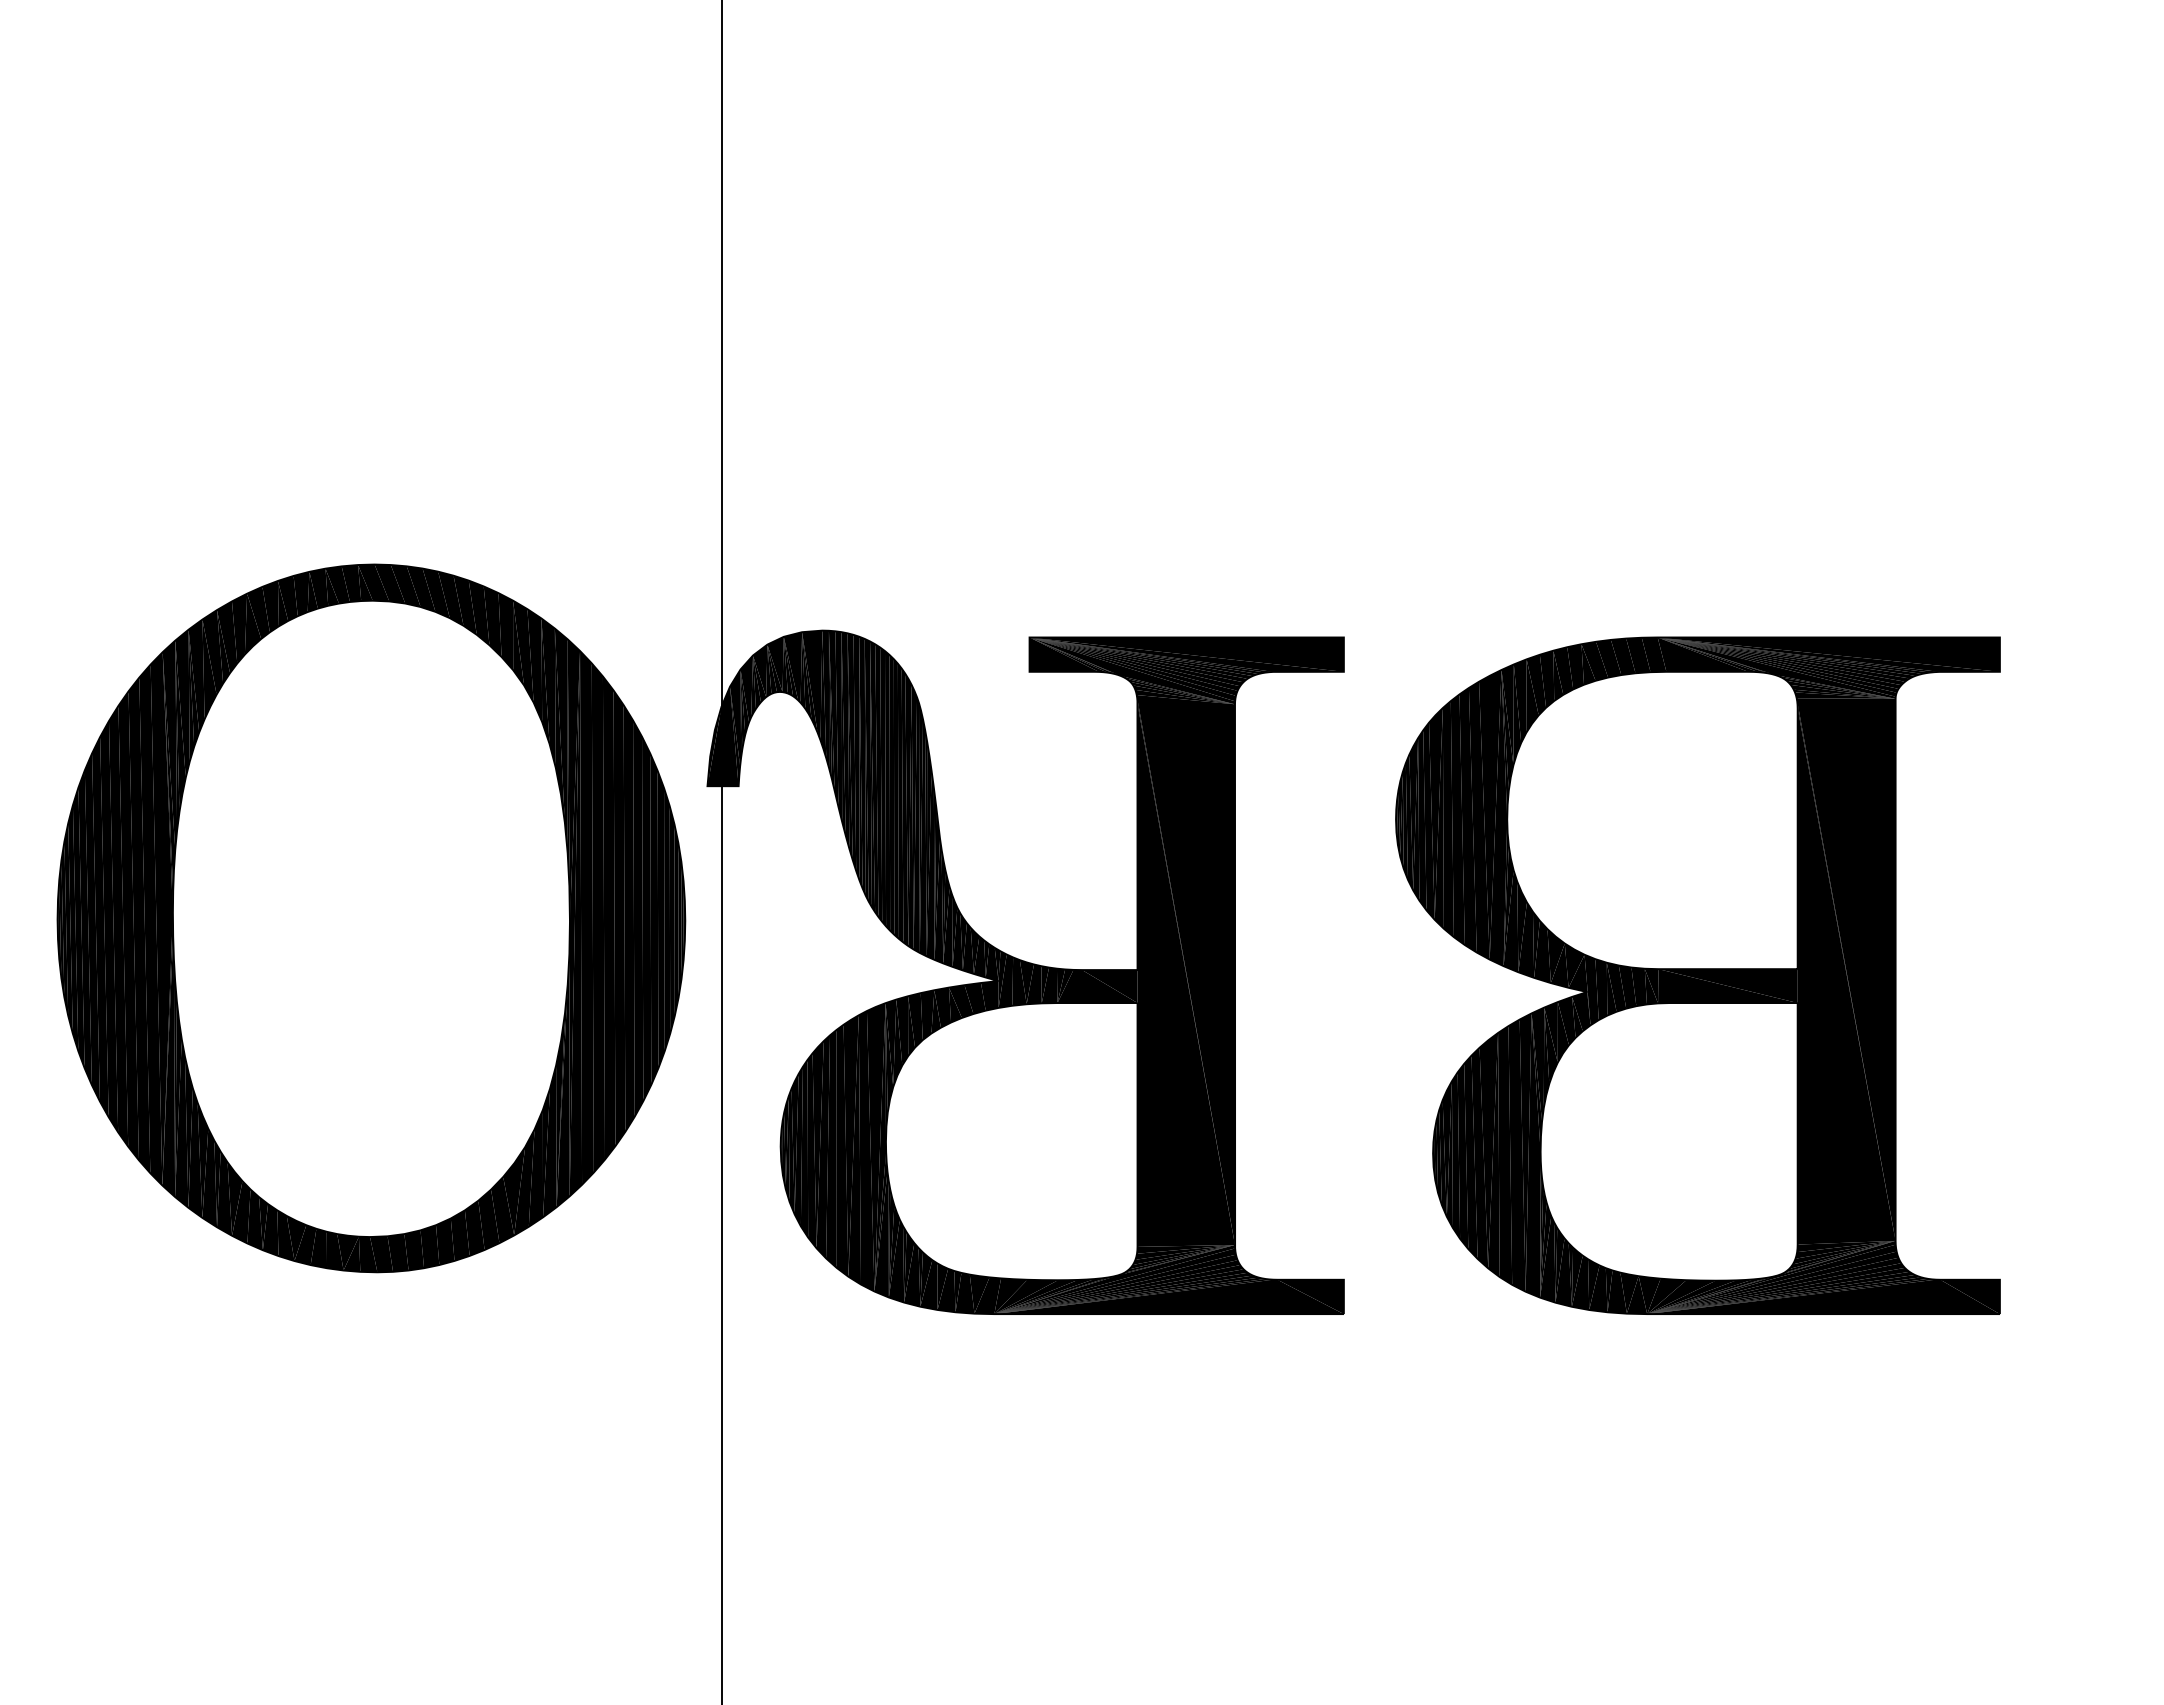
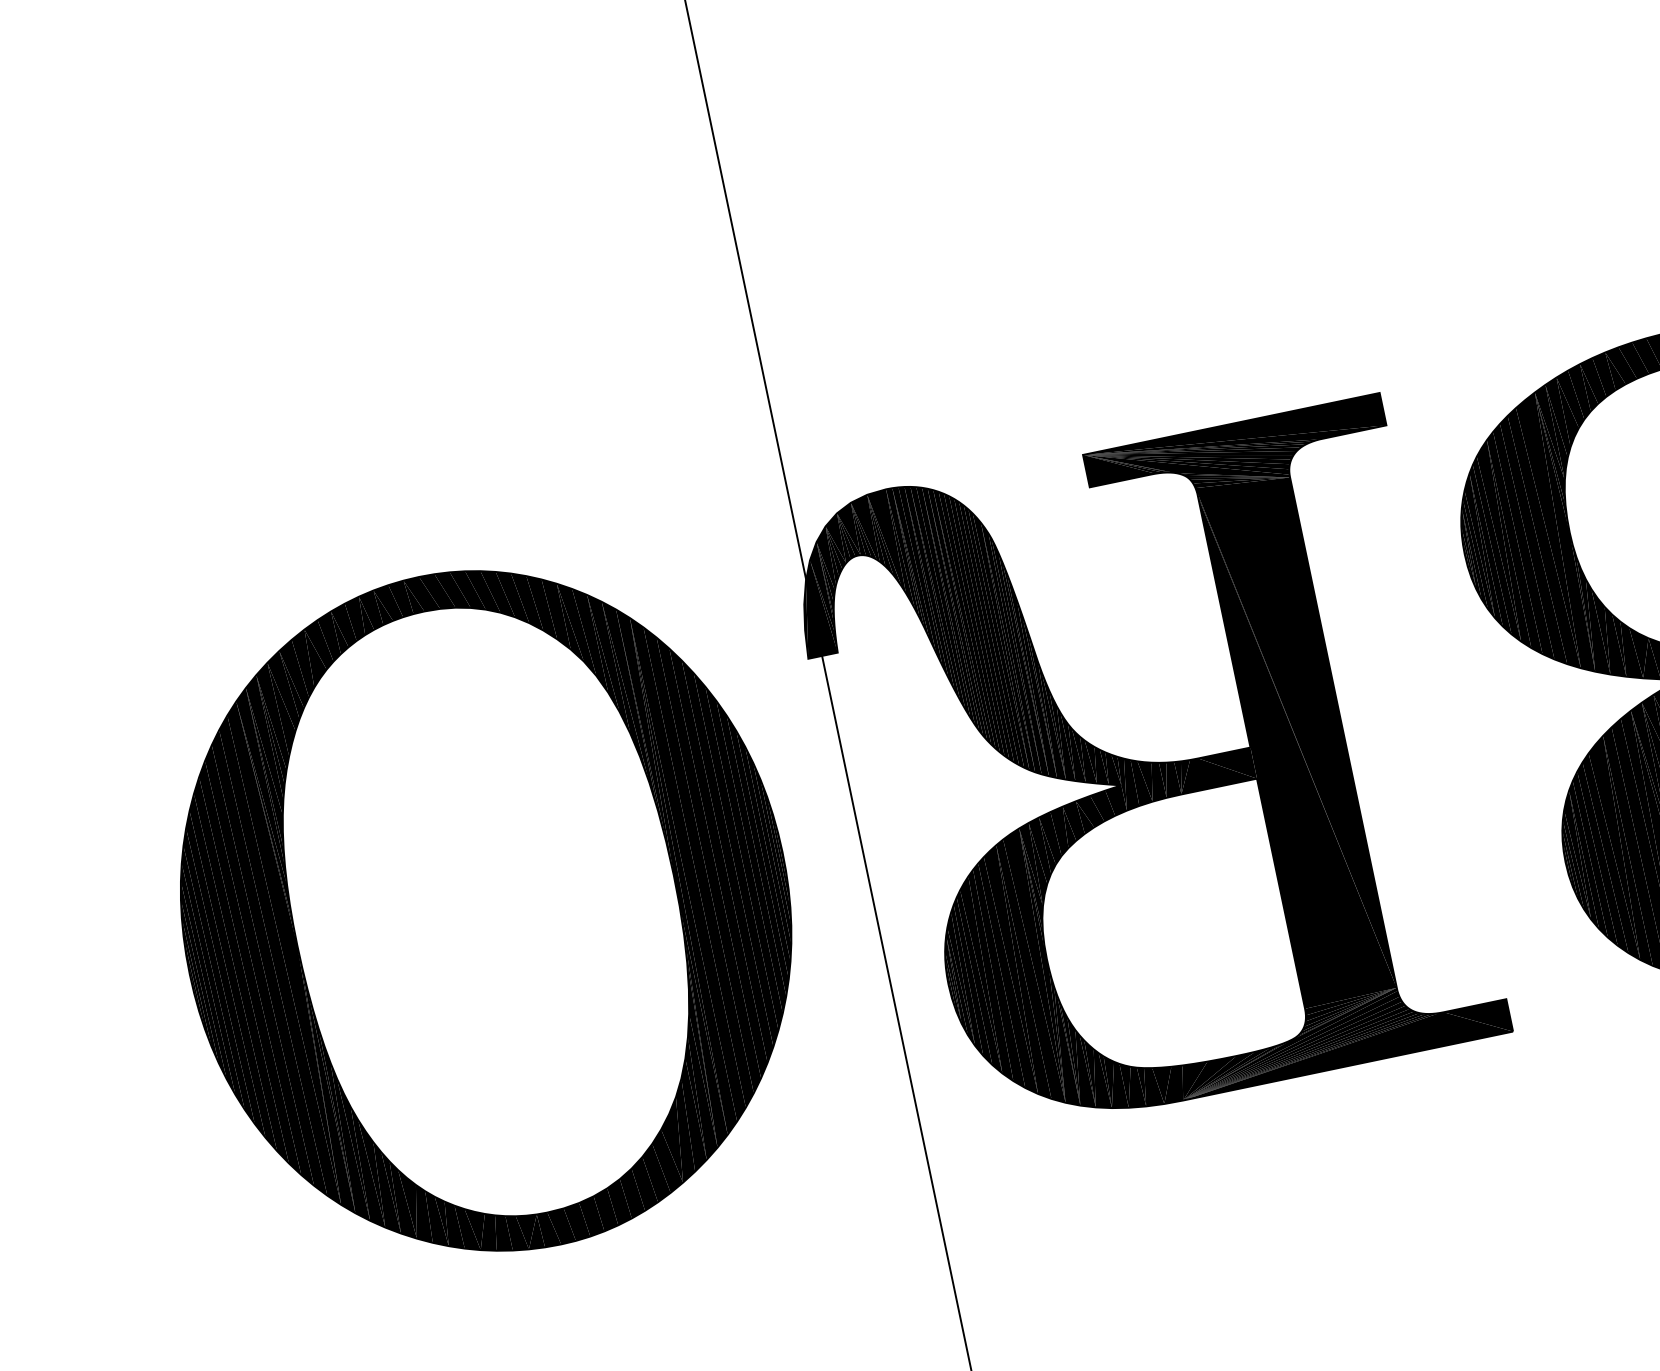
part: (371, 918) -> (485, 911), moved

